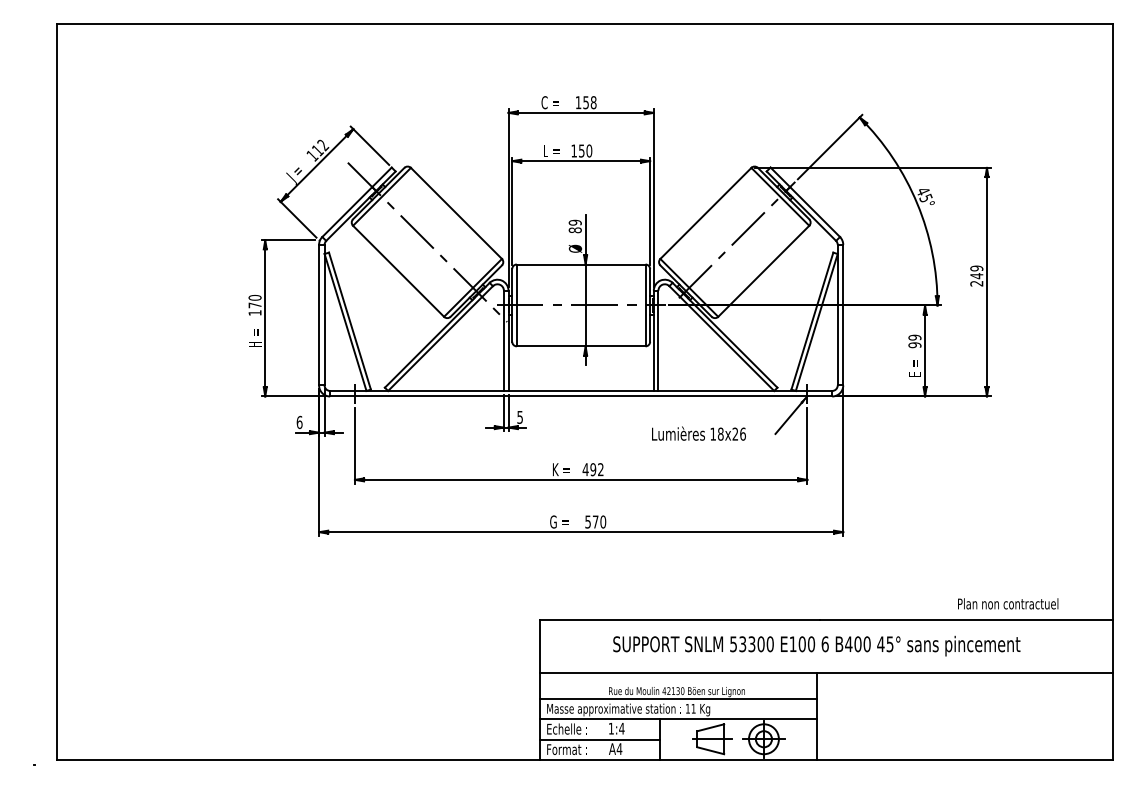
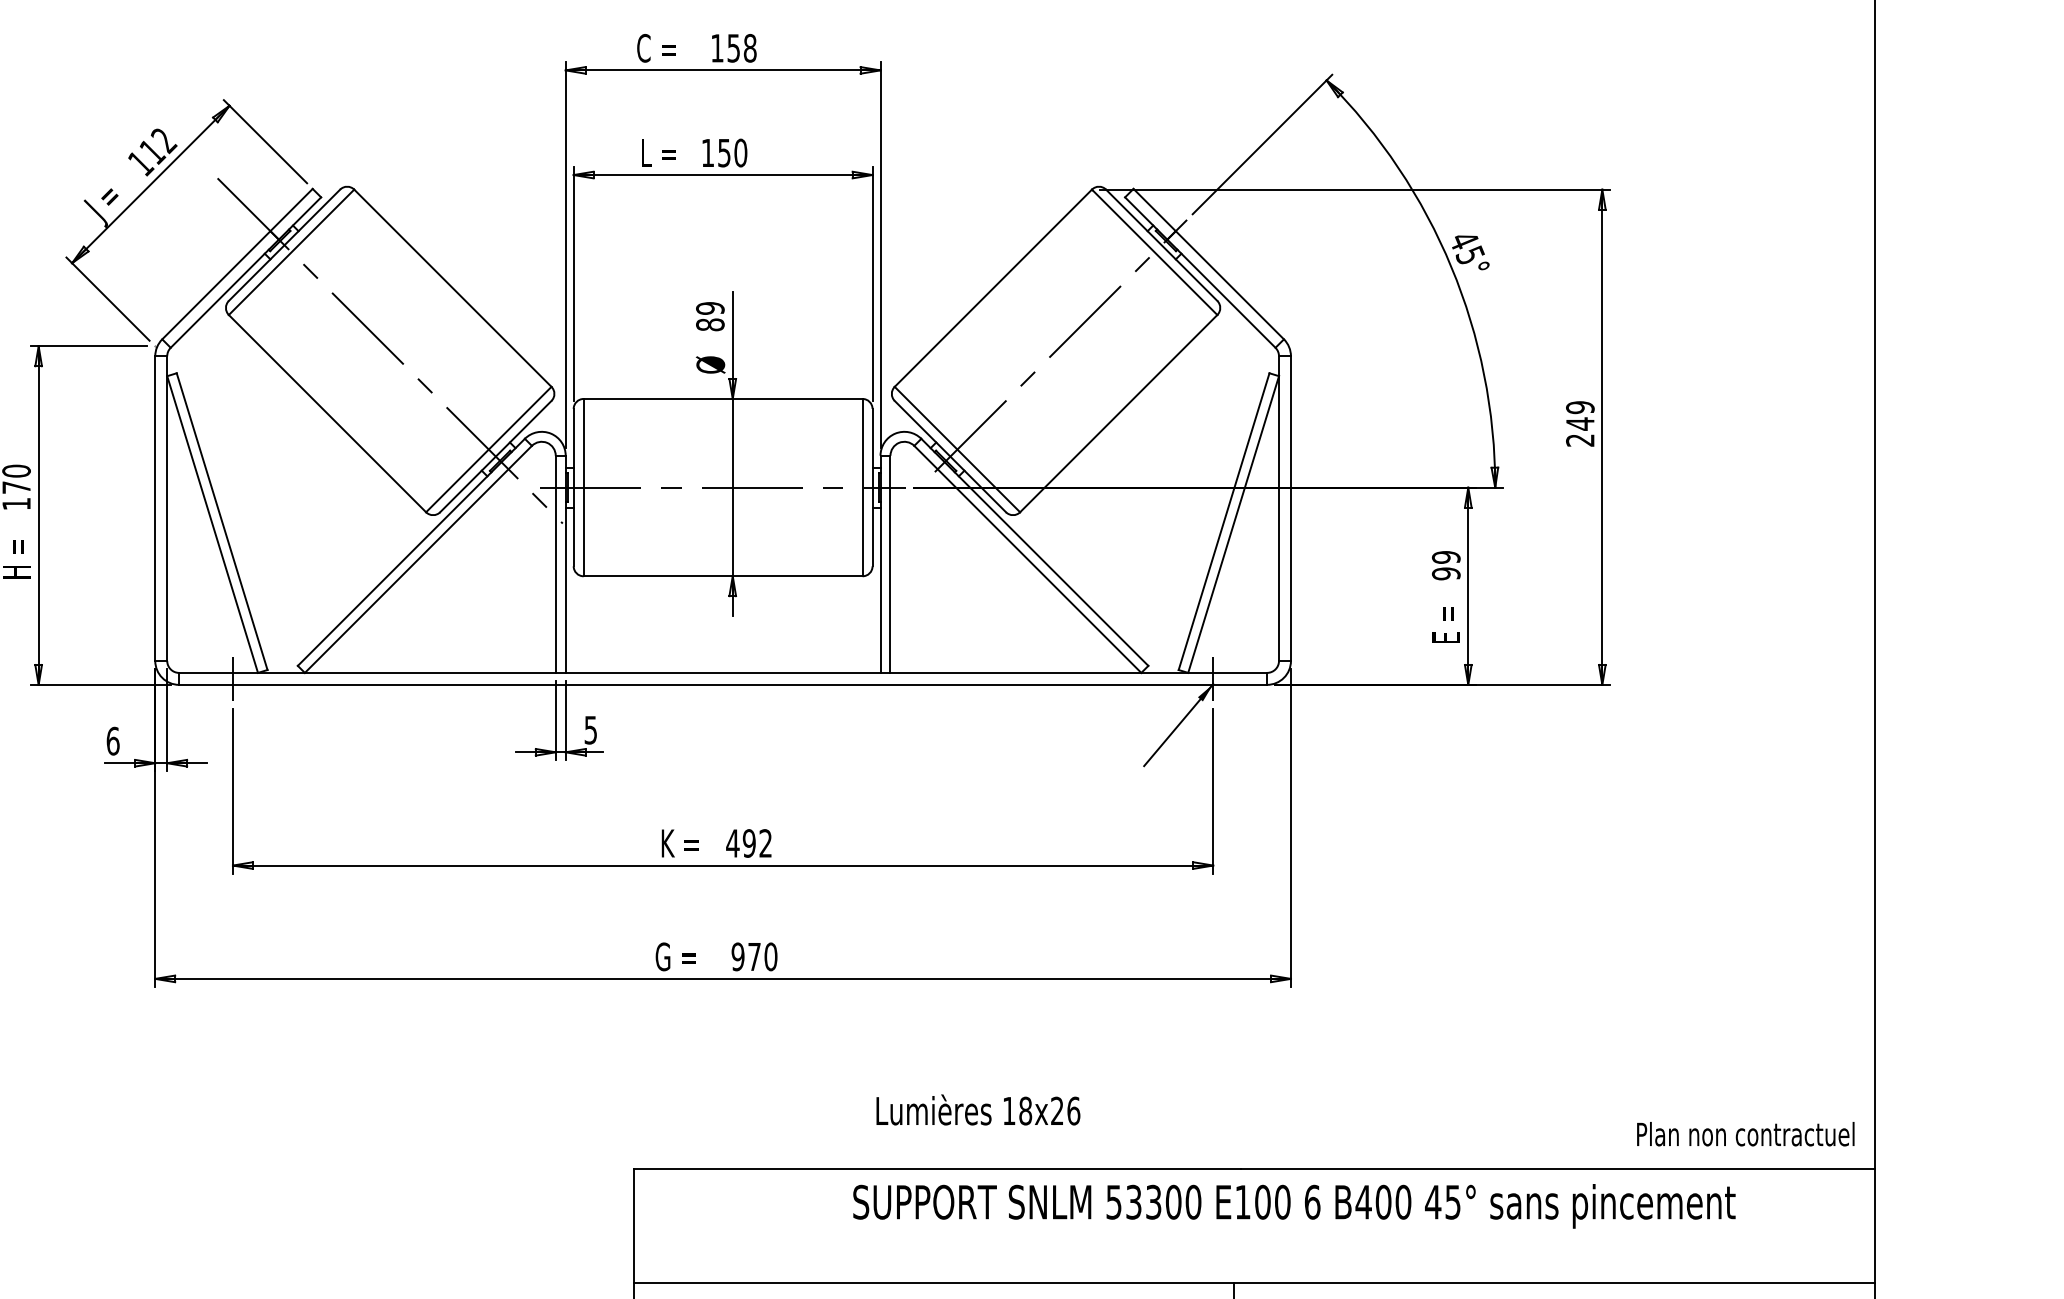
text: (698, 433) -> (977, 1109), moved
text: (587, 521) -> (736, 955), 570 -> 970
text: (1008, 603) -> (1746, 1133), moved
text: (816, 645) -> (1293, 1204), moved

